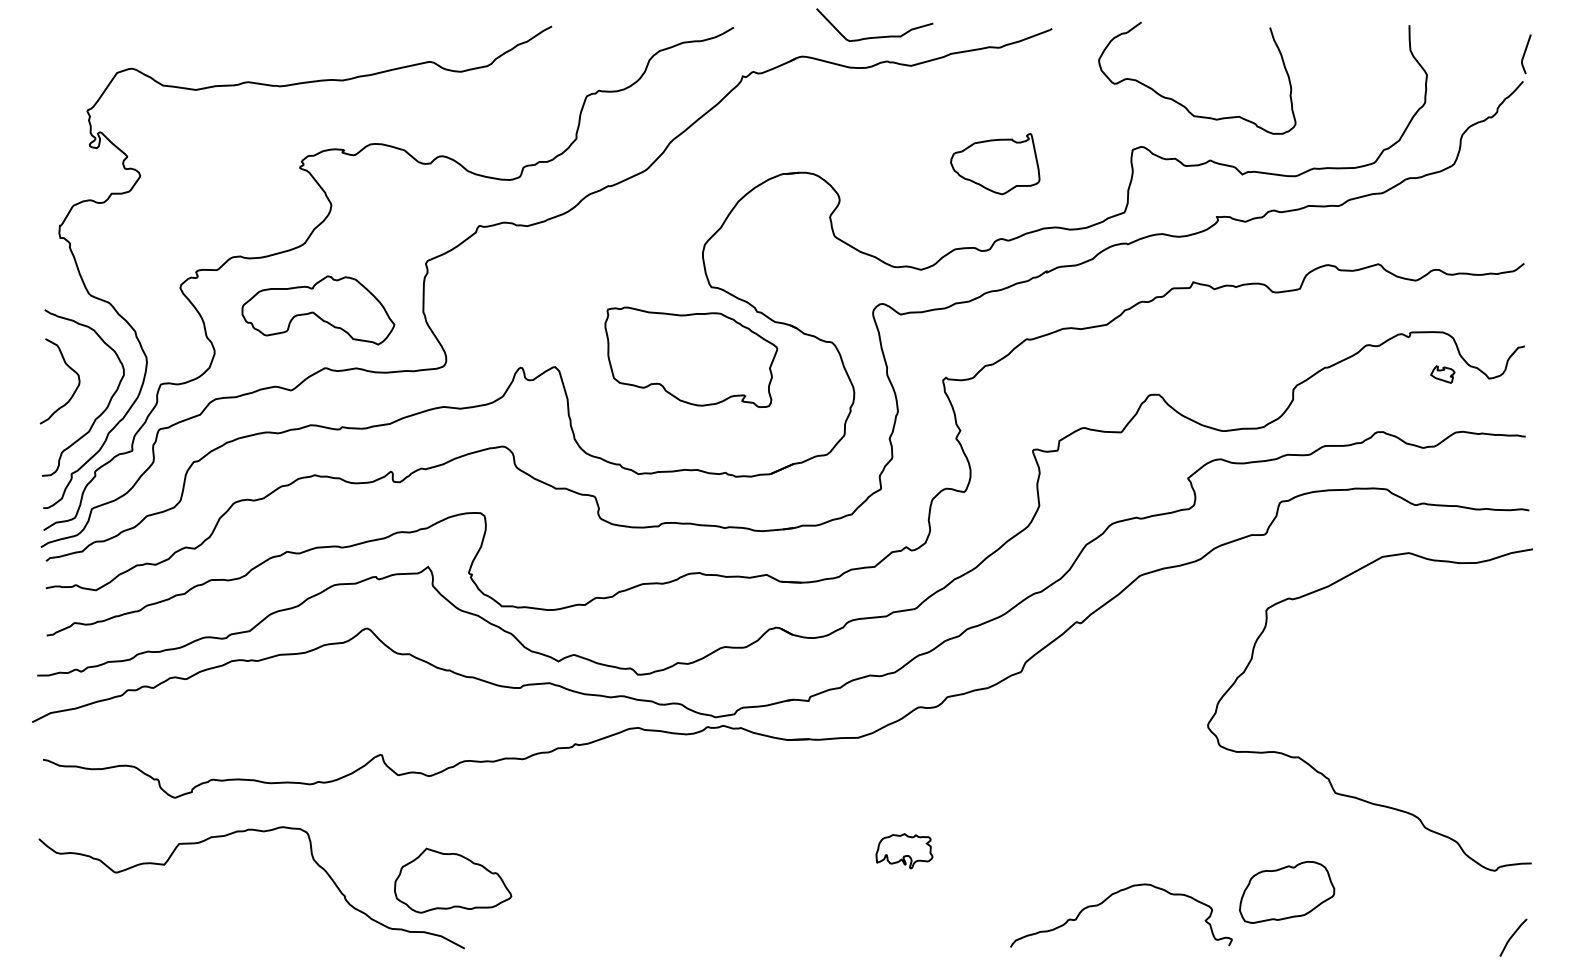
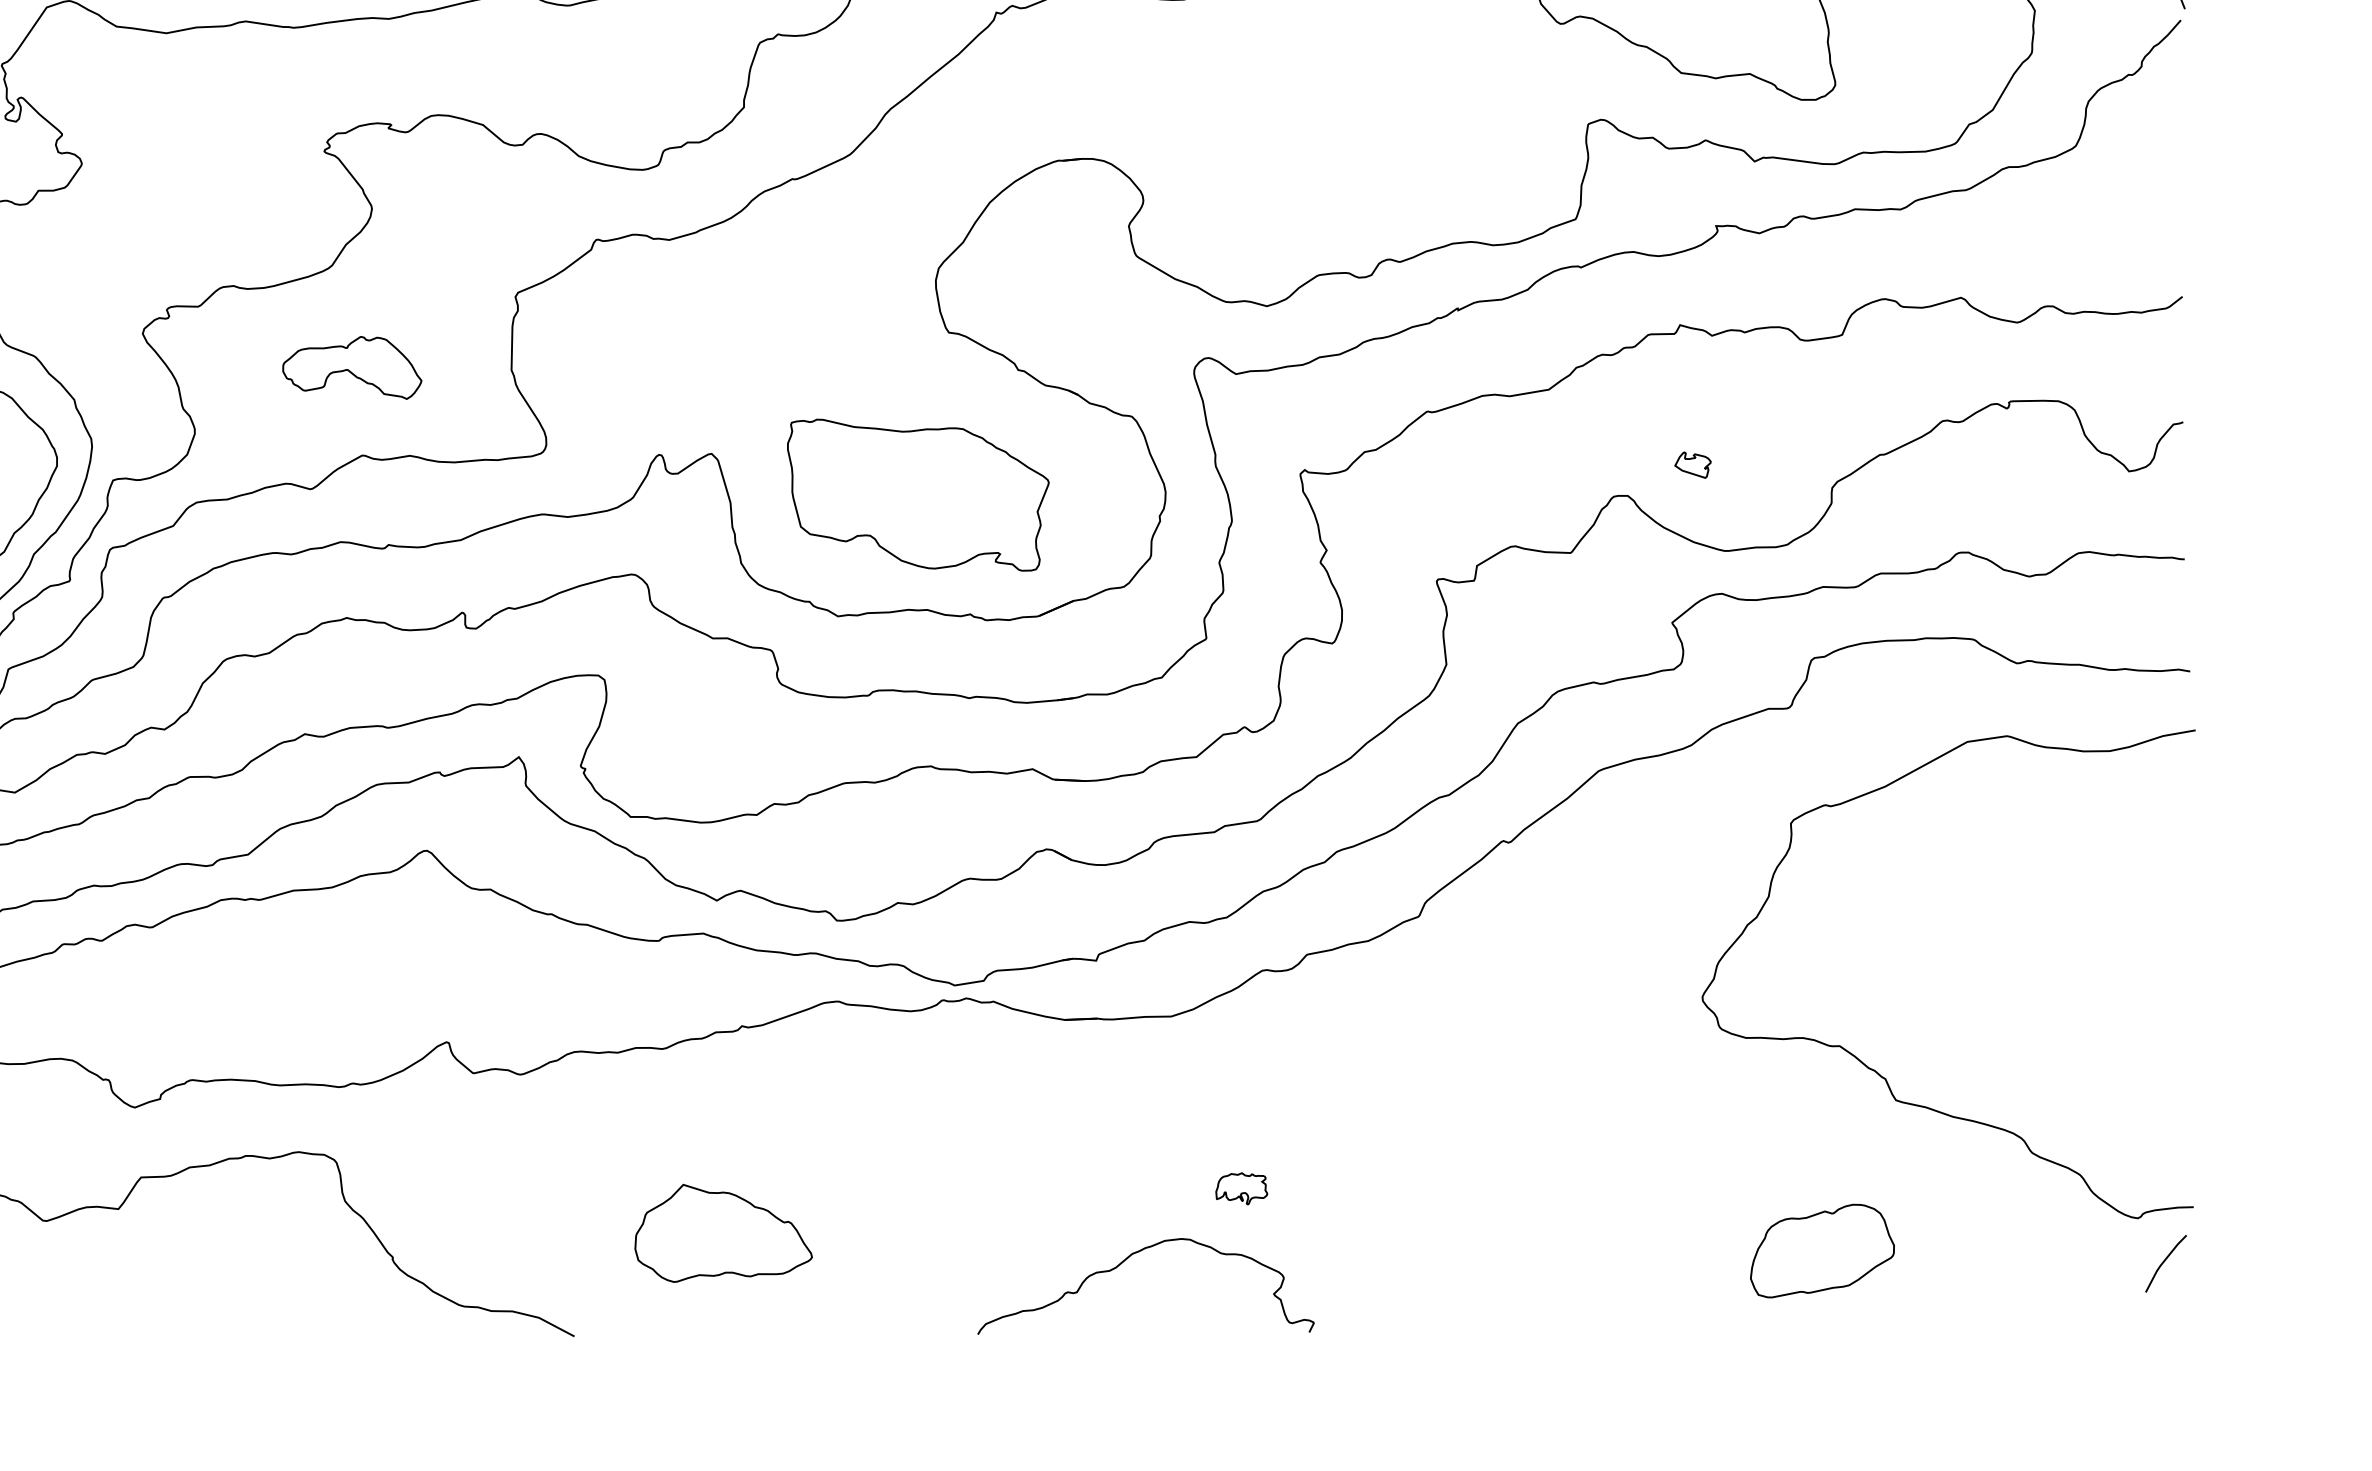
part: (995, 164) -> (1379, 146), removed
part: (318, 310) -> (352, 367), size x0.6
part: (691, 356) -> (918, 493), moved
part: (1442, 374) -> (1692, 465), moved
part: (904, 851) -> (1241, 1189), size x0.6
part: (453, 880) -> (724, 1233), moved
curve: (1110, 897) -> (1129, 1258), moved
line: (1513, 936) -> (2166, 1261), moved

